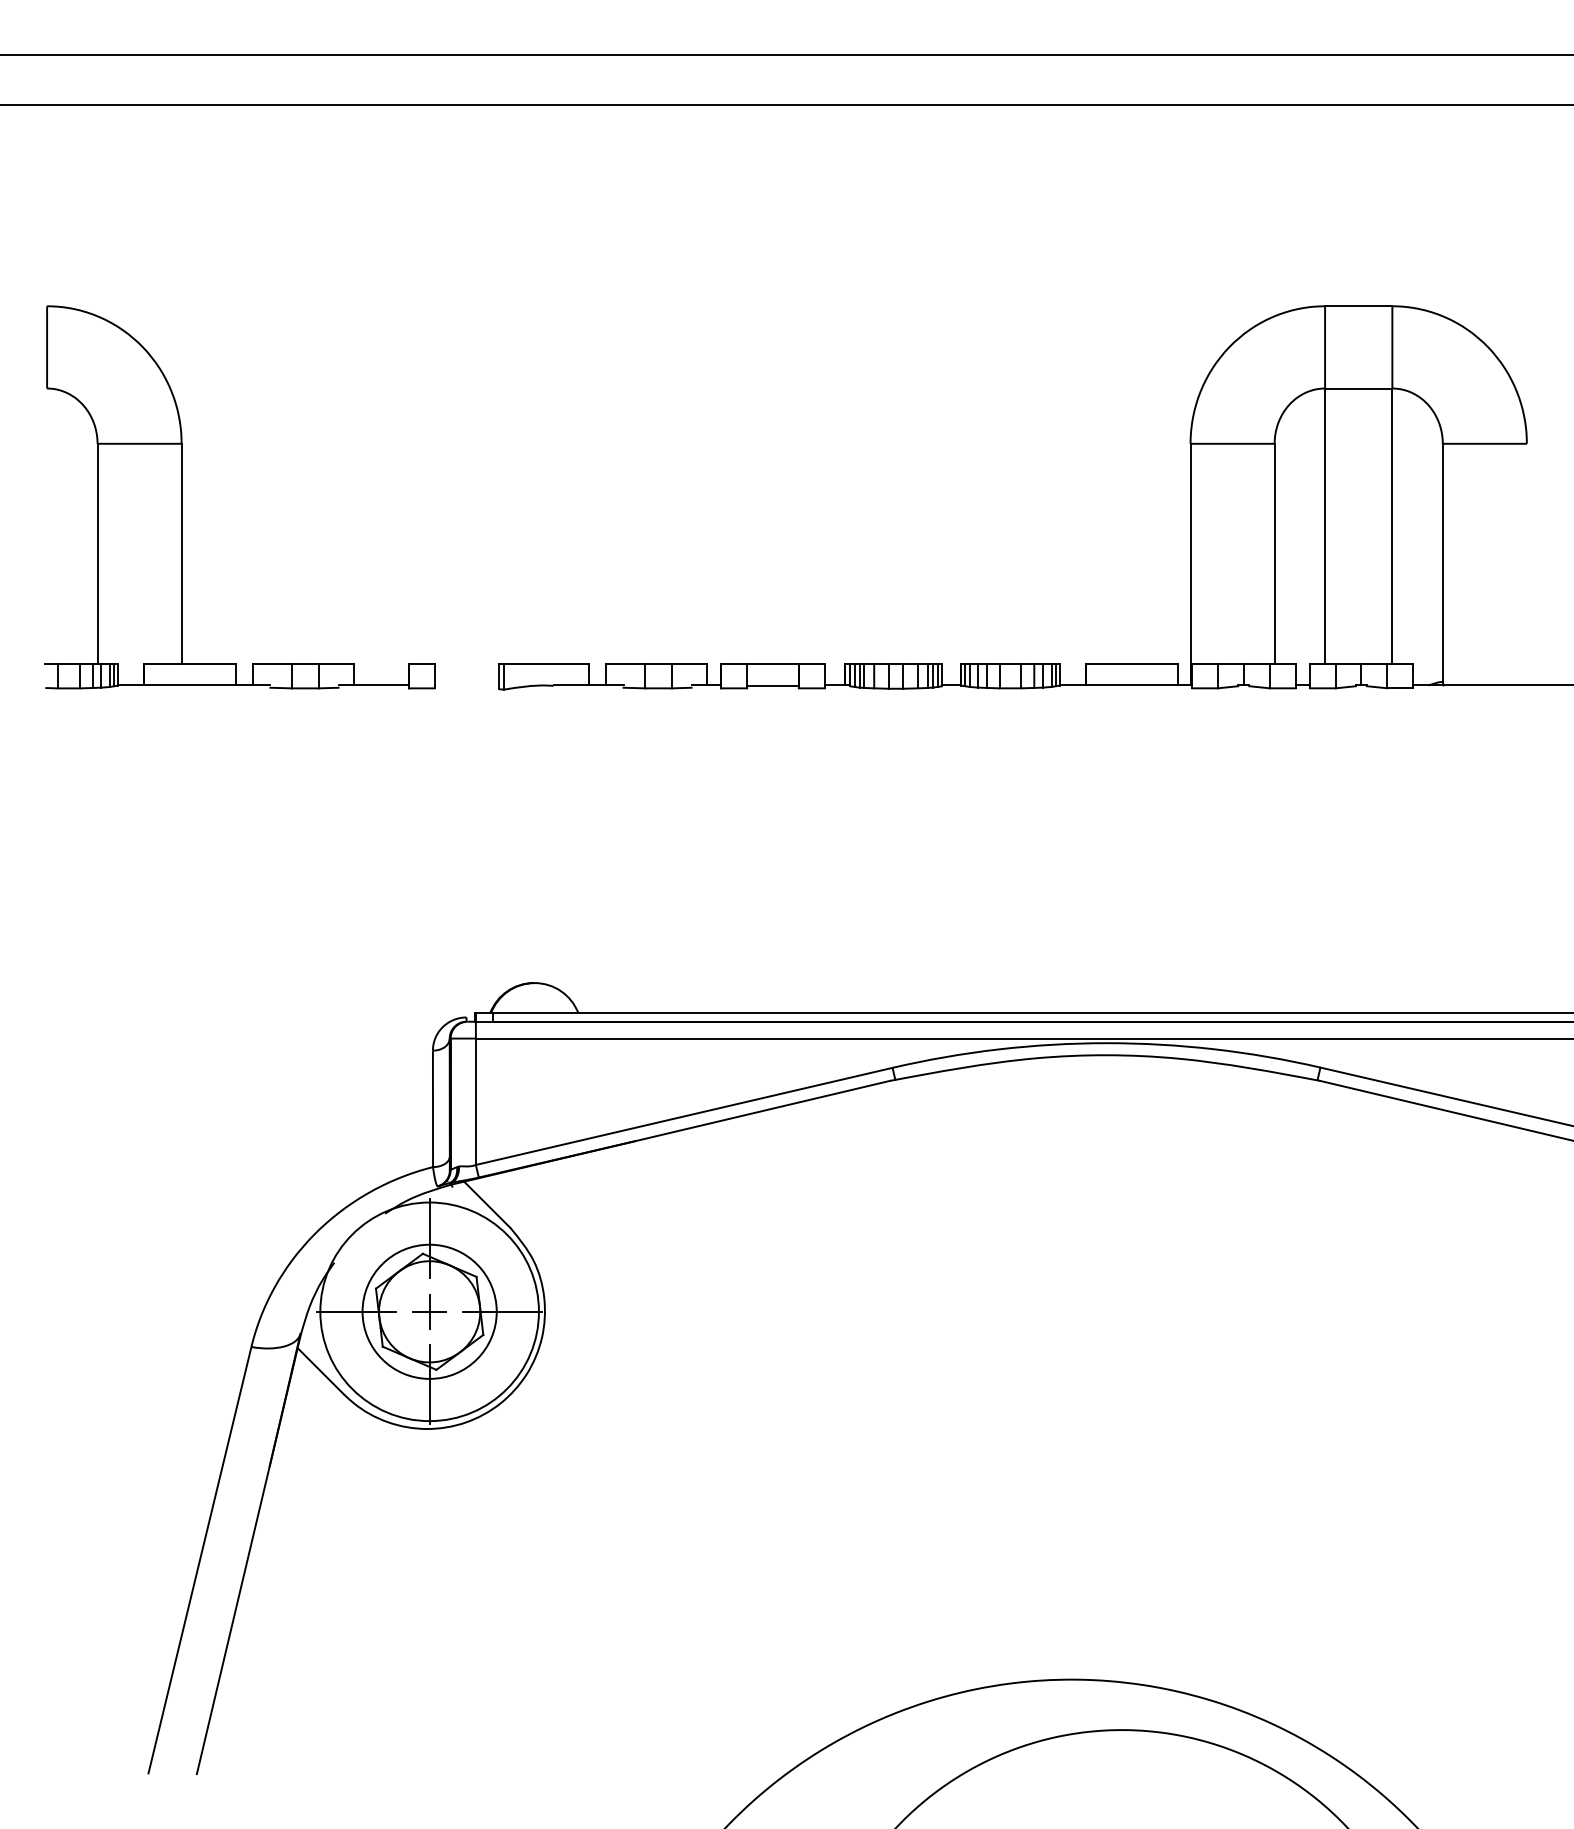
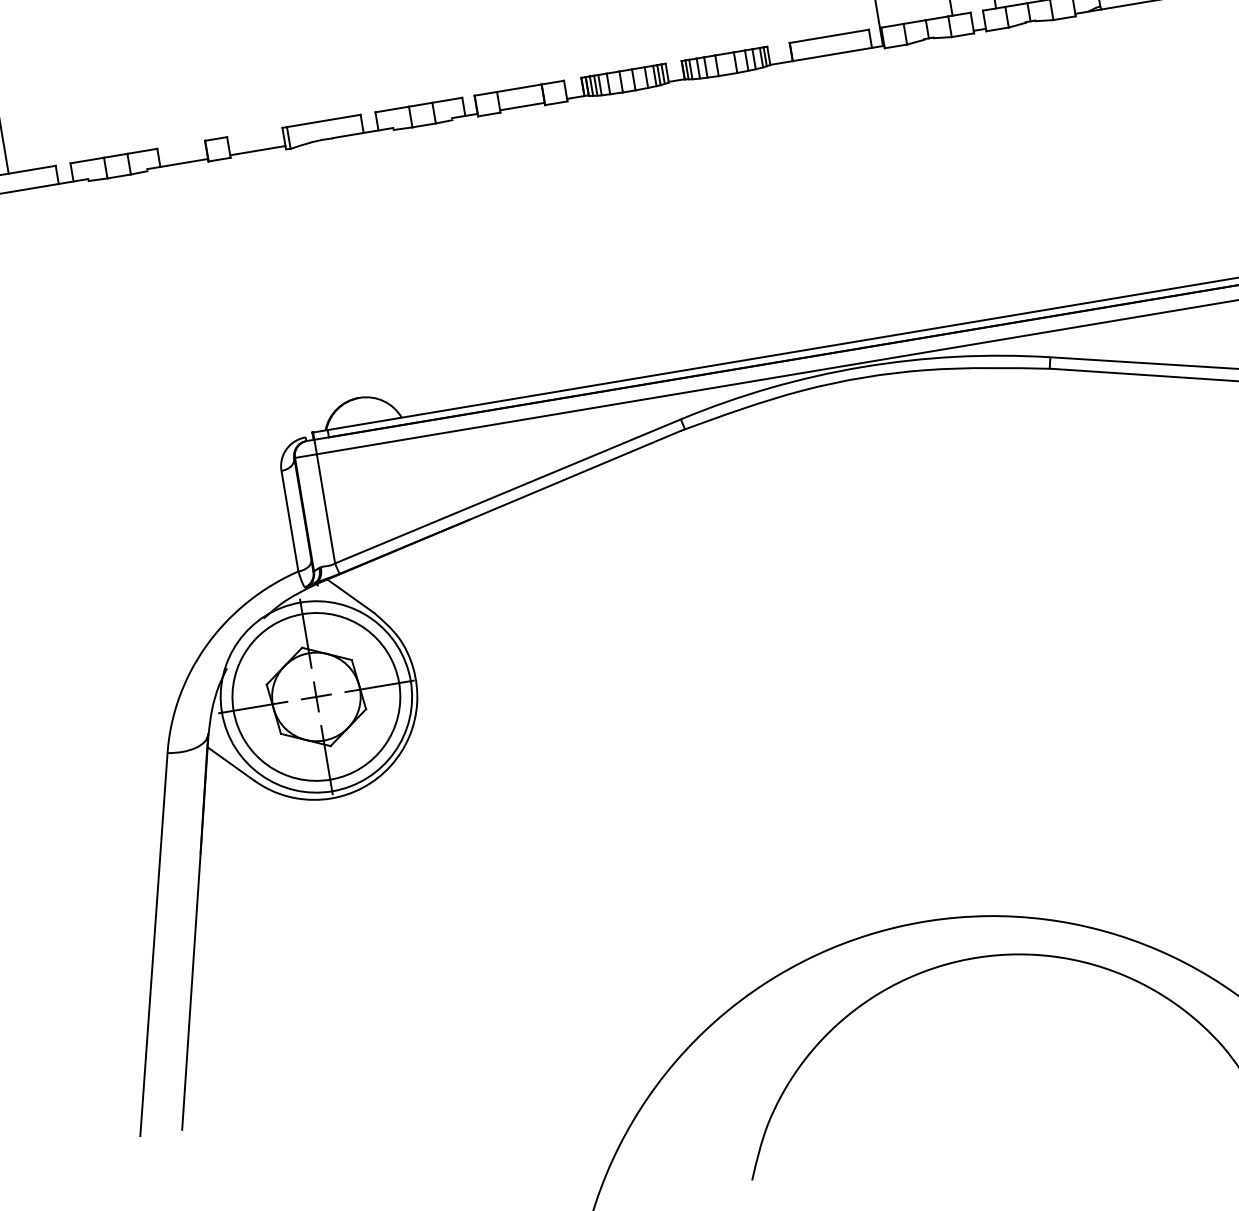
line: (466, 685) -> (257, 150), added
circle: (429, 1311) -> (316, 696), size x1.43

